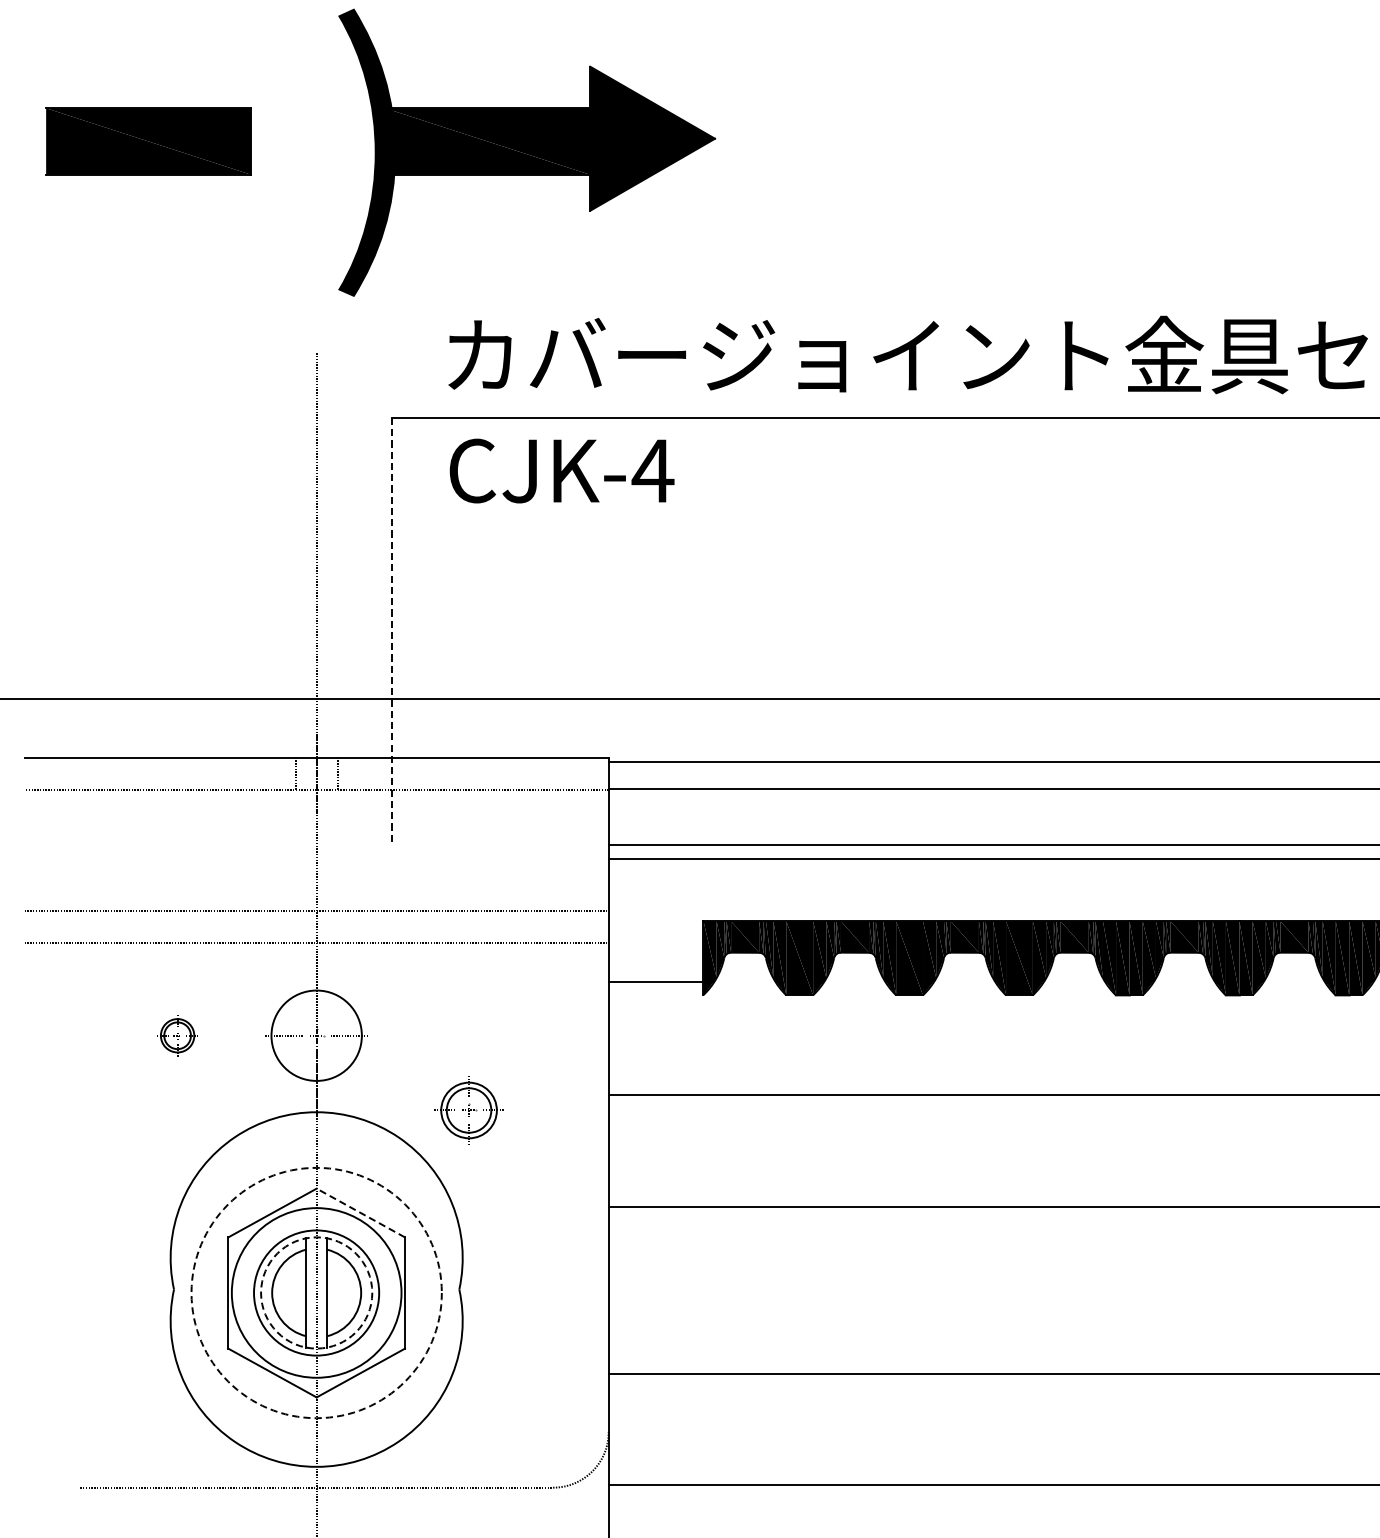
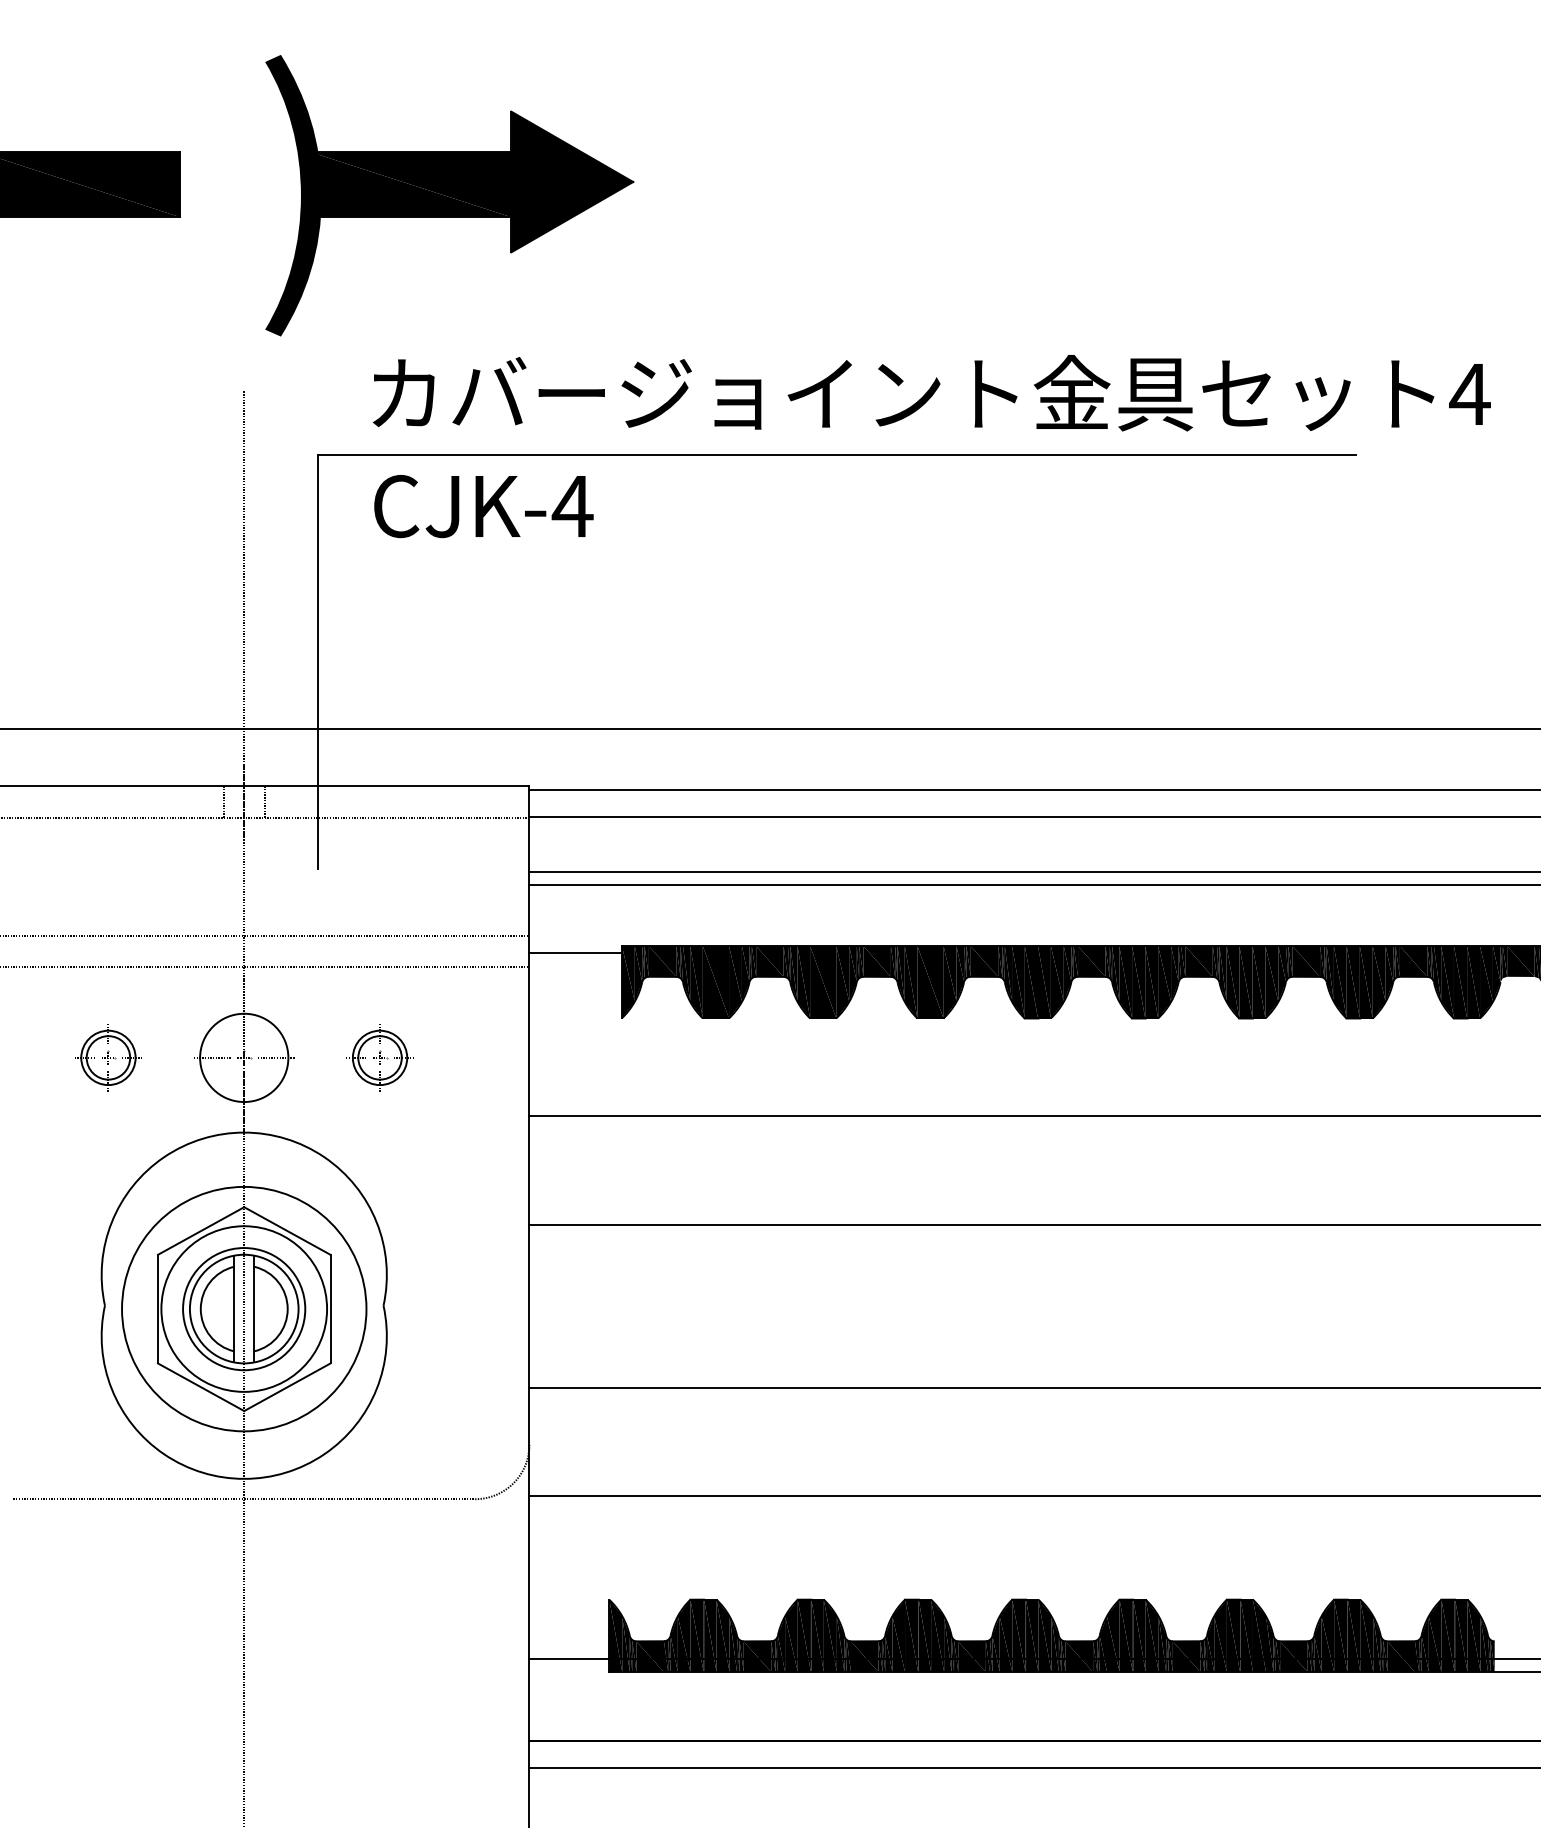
line: (391, 629) -> (317, 661), dashed -> solid
line: (655, 982) -> (575, 953), moved
part: (177, 1035) -> (108, 1057), size x1.67
part: (468, 1110) -> (379, 1057), moved
line: (359, 1212) -> (286, 1230), dashed -> solid
circle: (315, 1292) -> (243, 1308), dashed -> solid
circle: (316, 1292) -> (244, 1308), dashed -> solid

